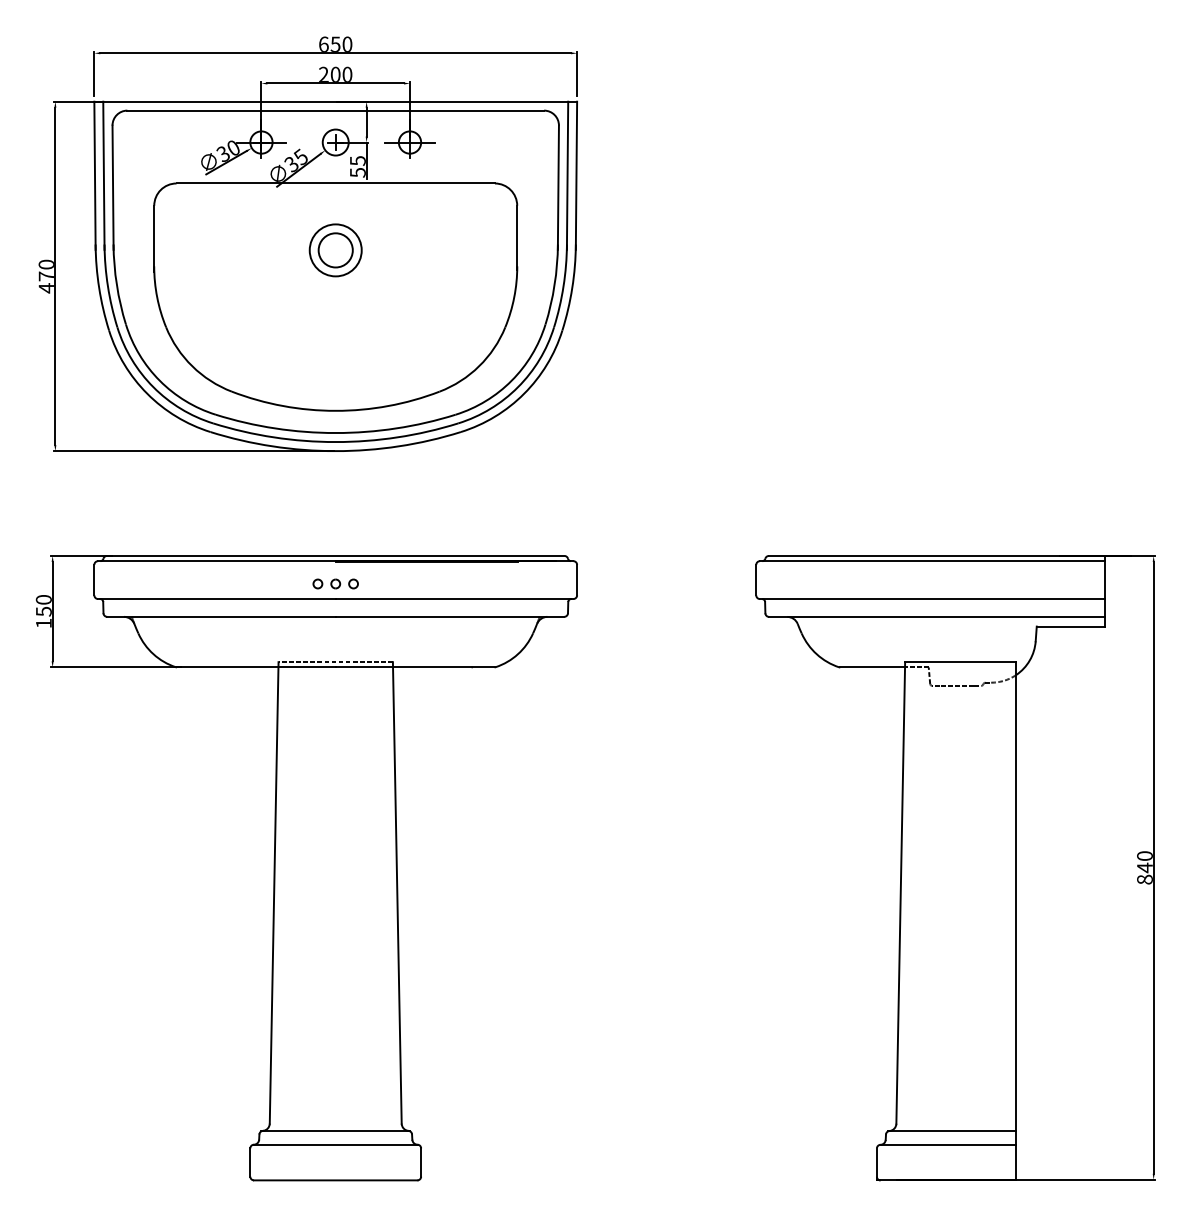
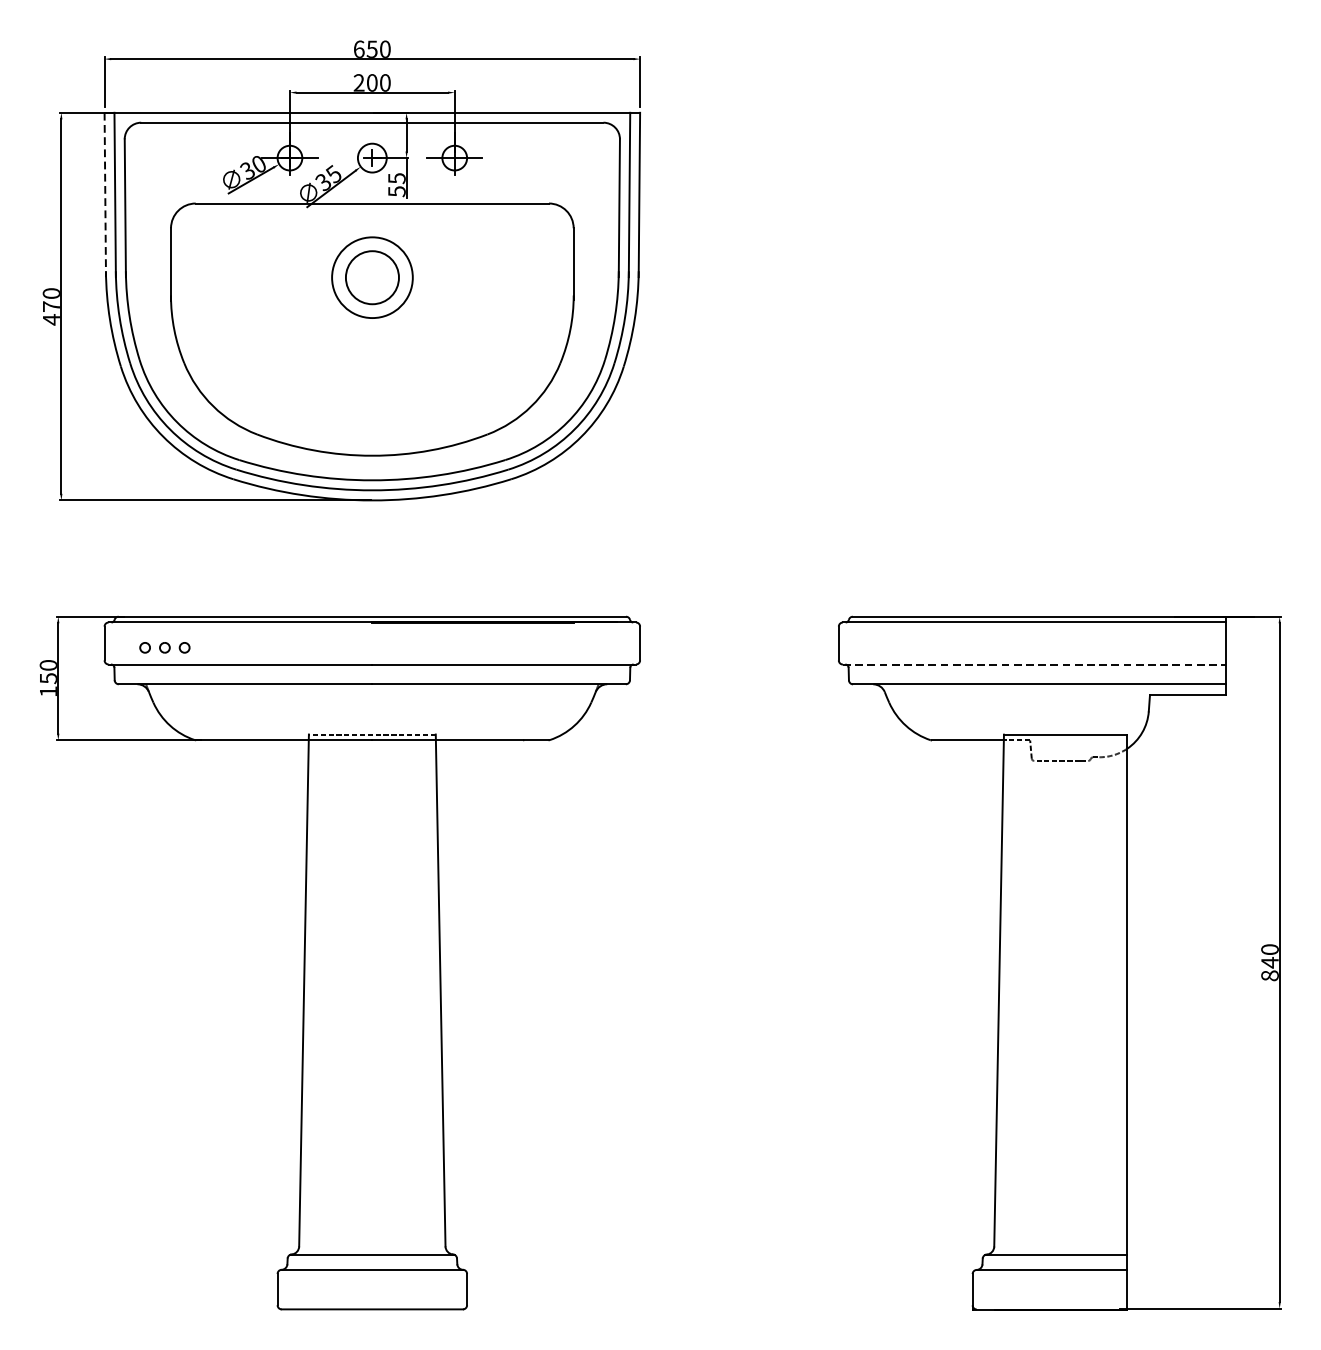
line: (95, 176) -> (105, 195), solid -> dashed
part: (335, 250) -> (372, 277), size x1.4
part: (335, 583) -> (164, 647), moved
line: (932, 599) -> (1034, 665), solid -> dashed

